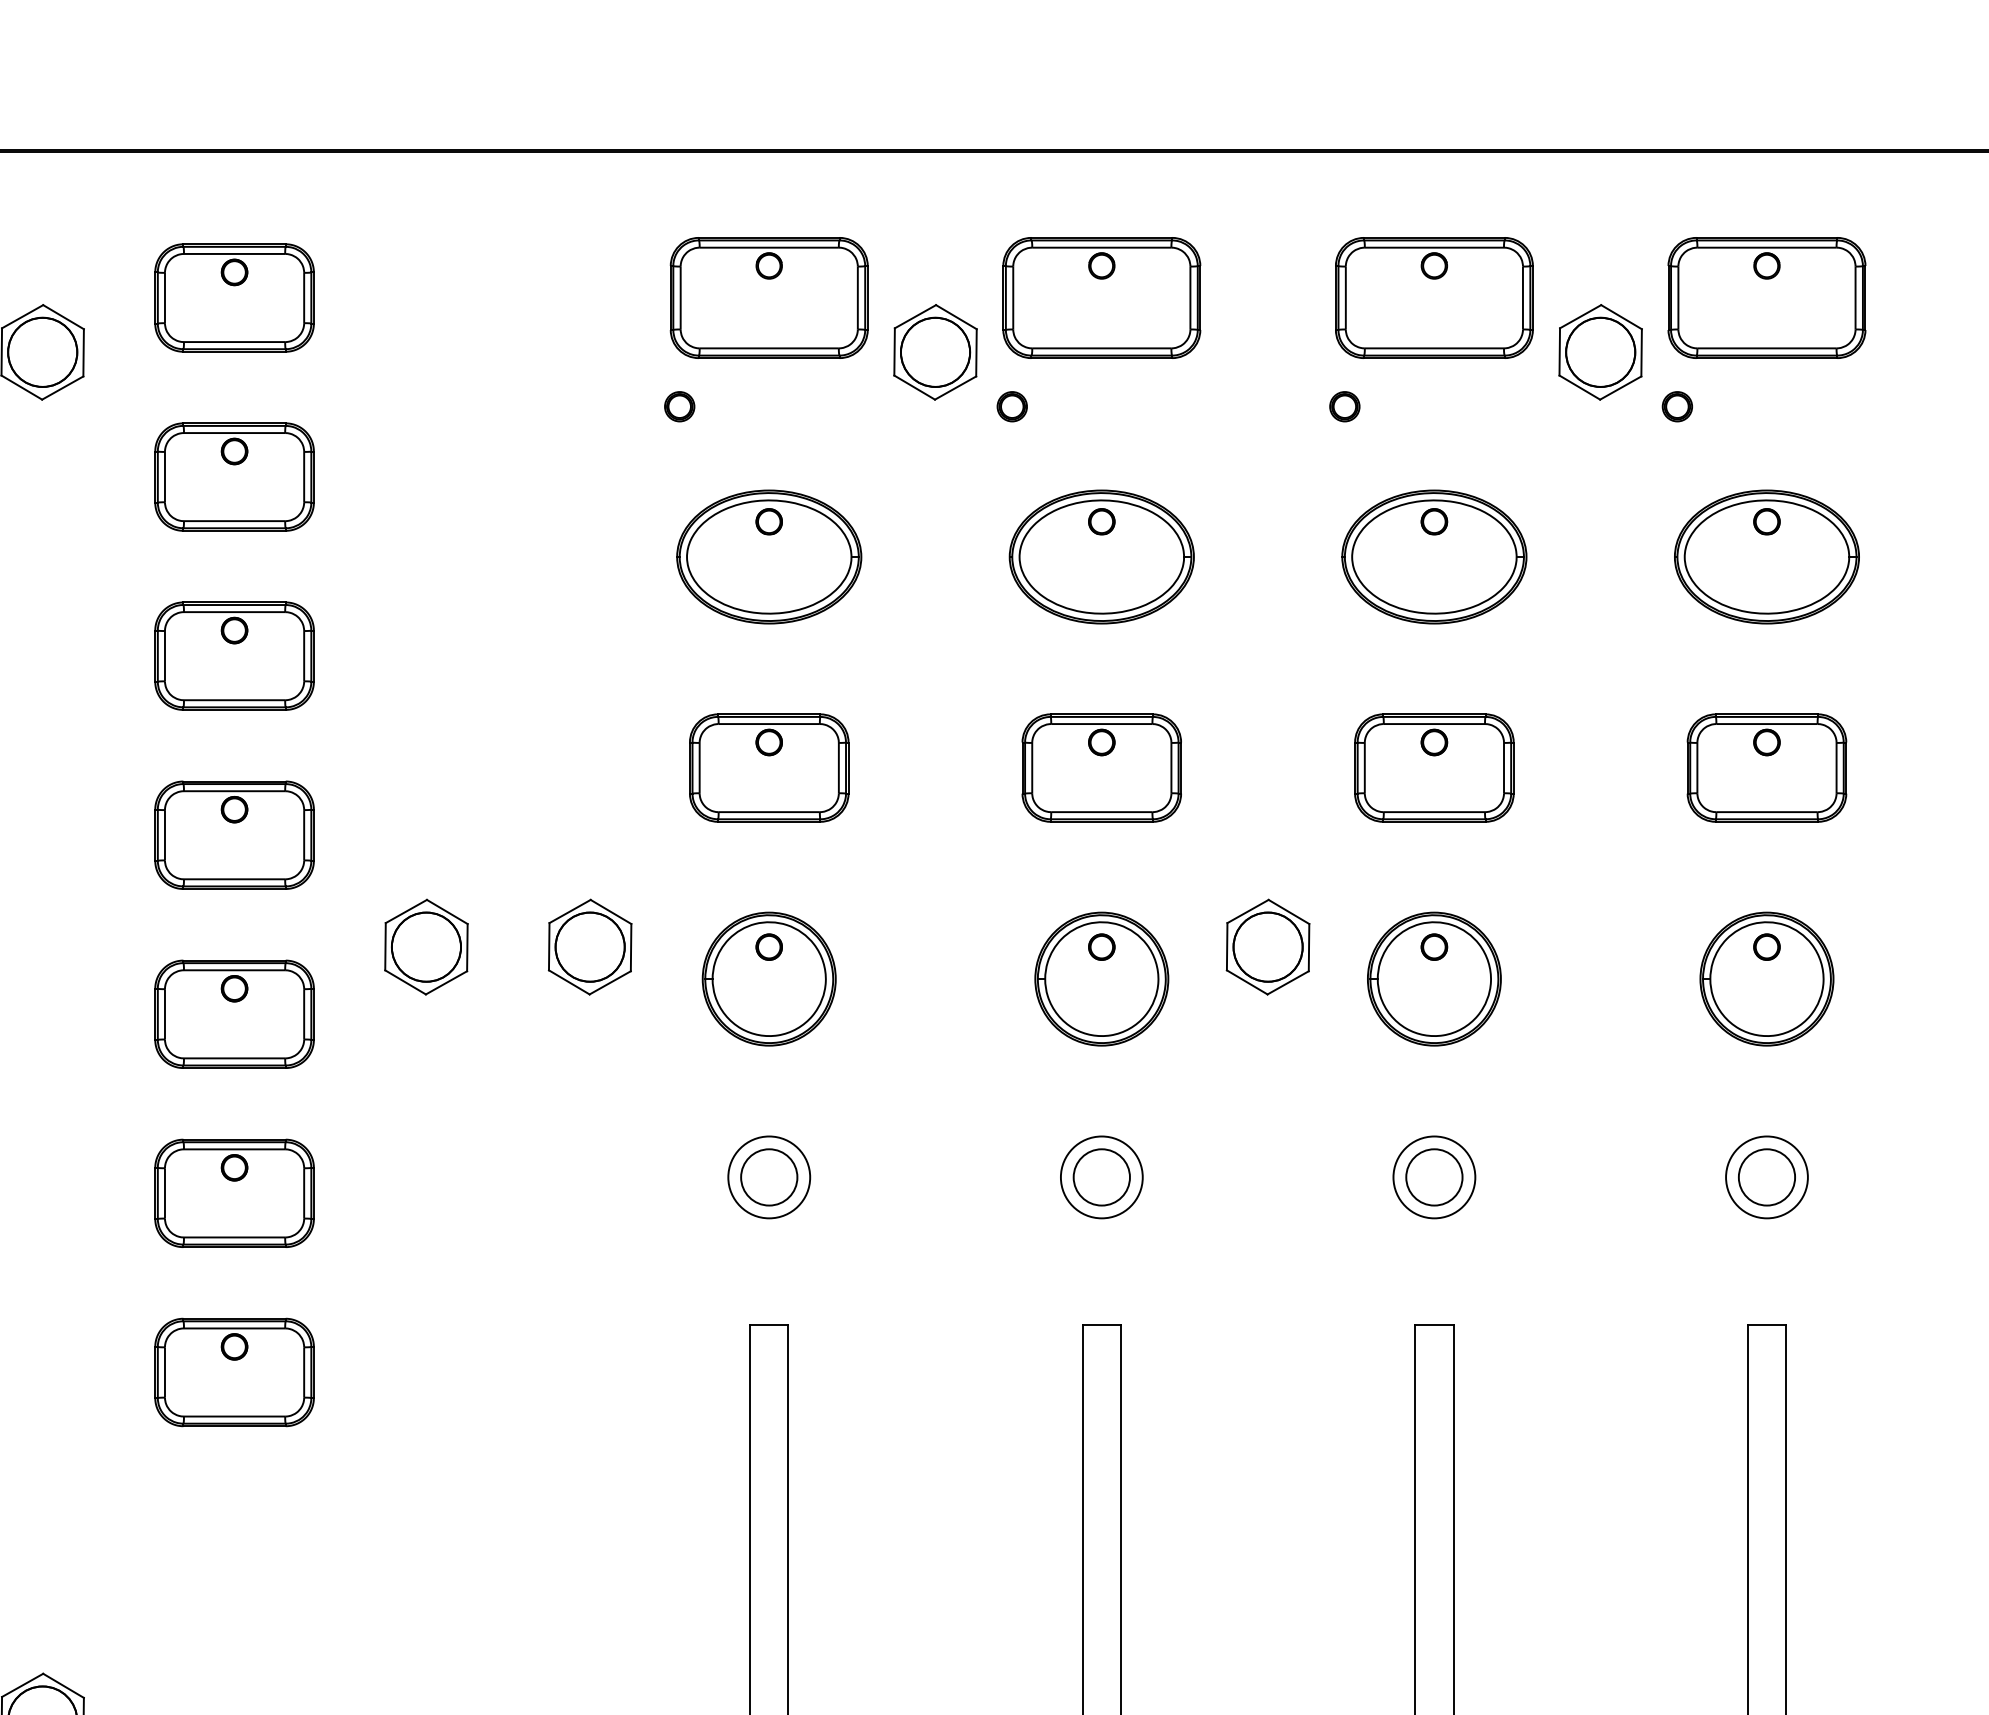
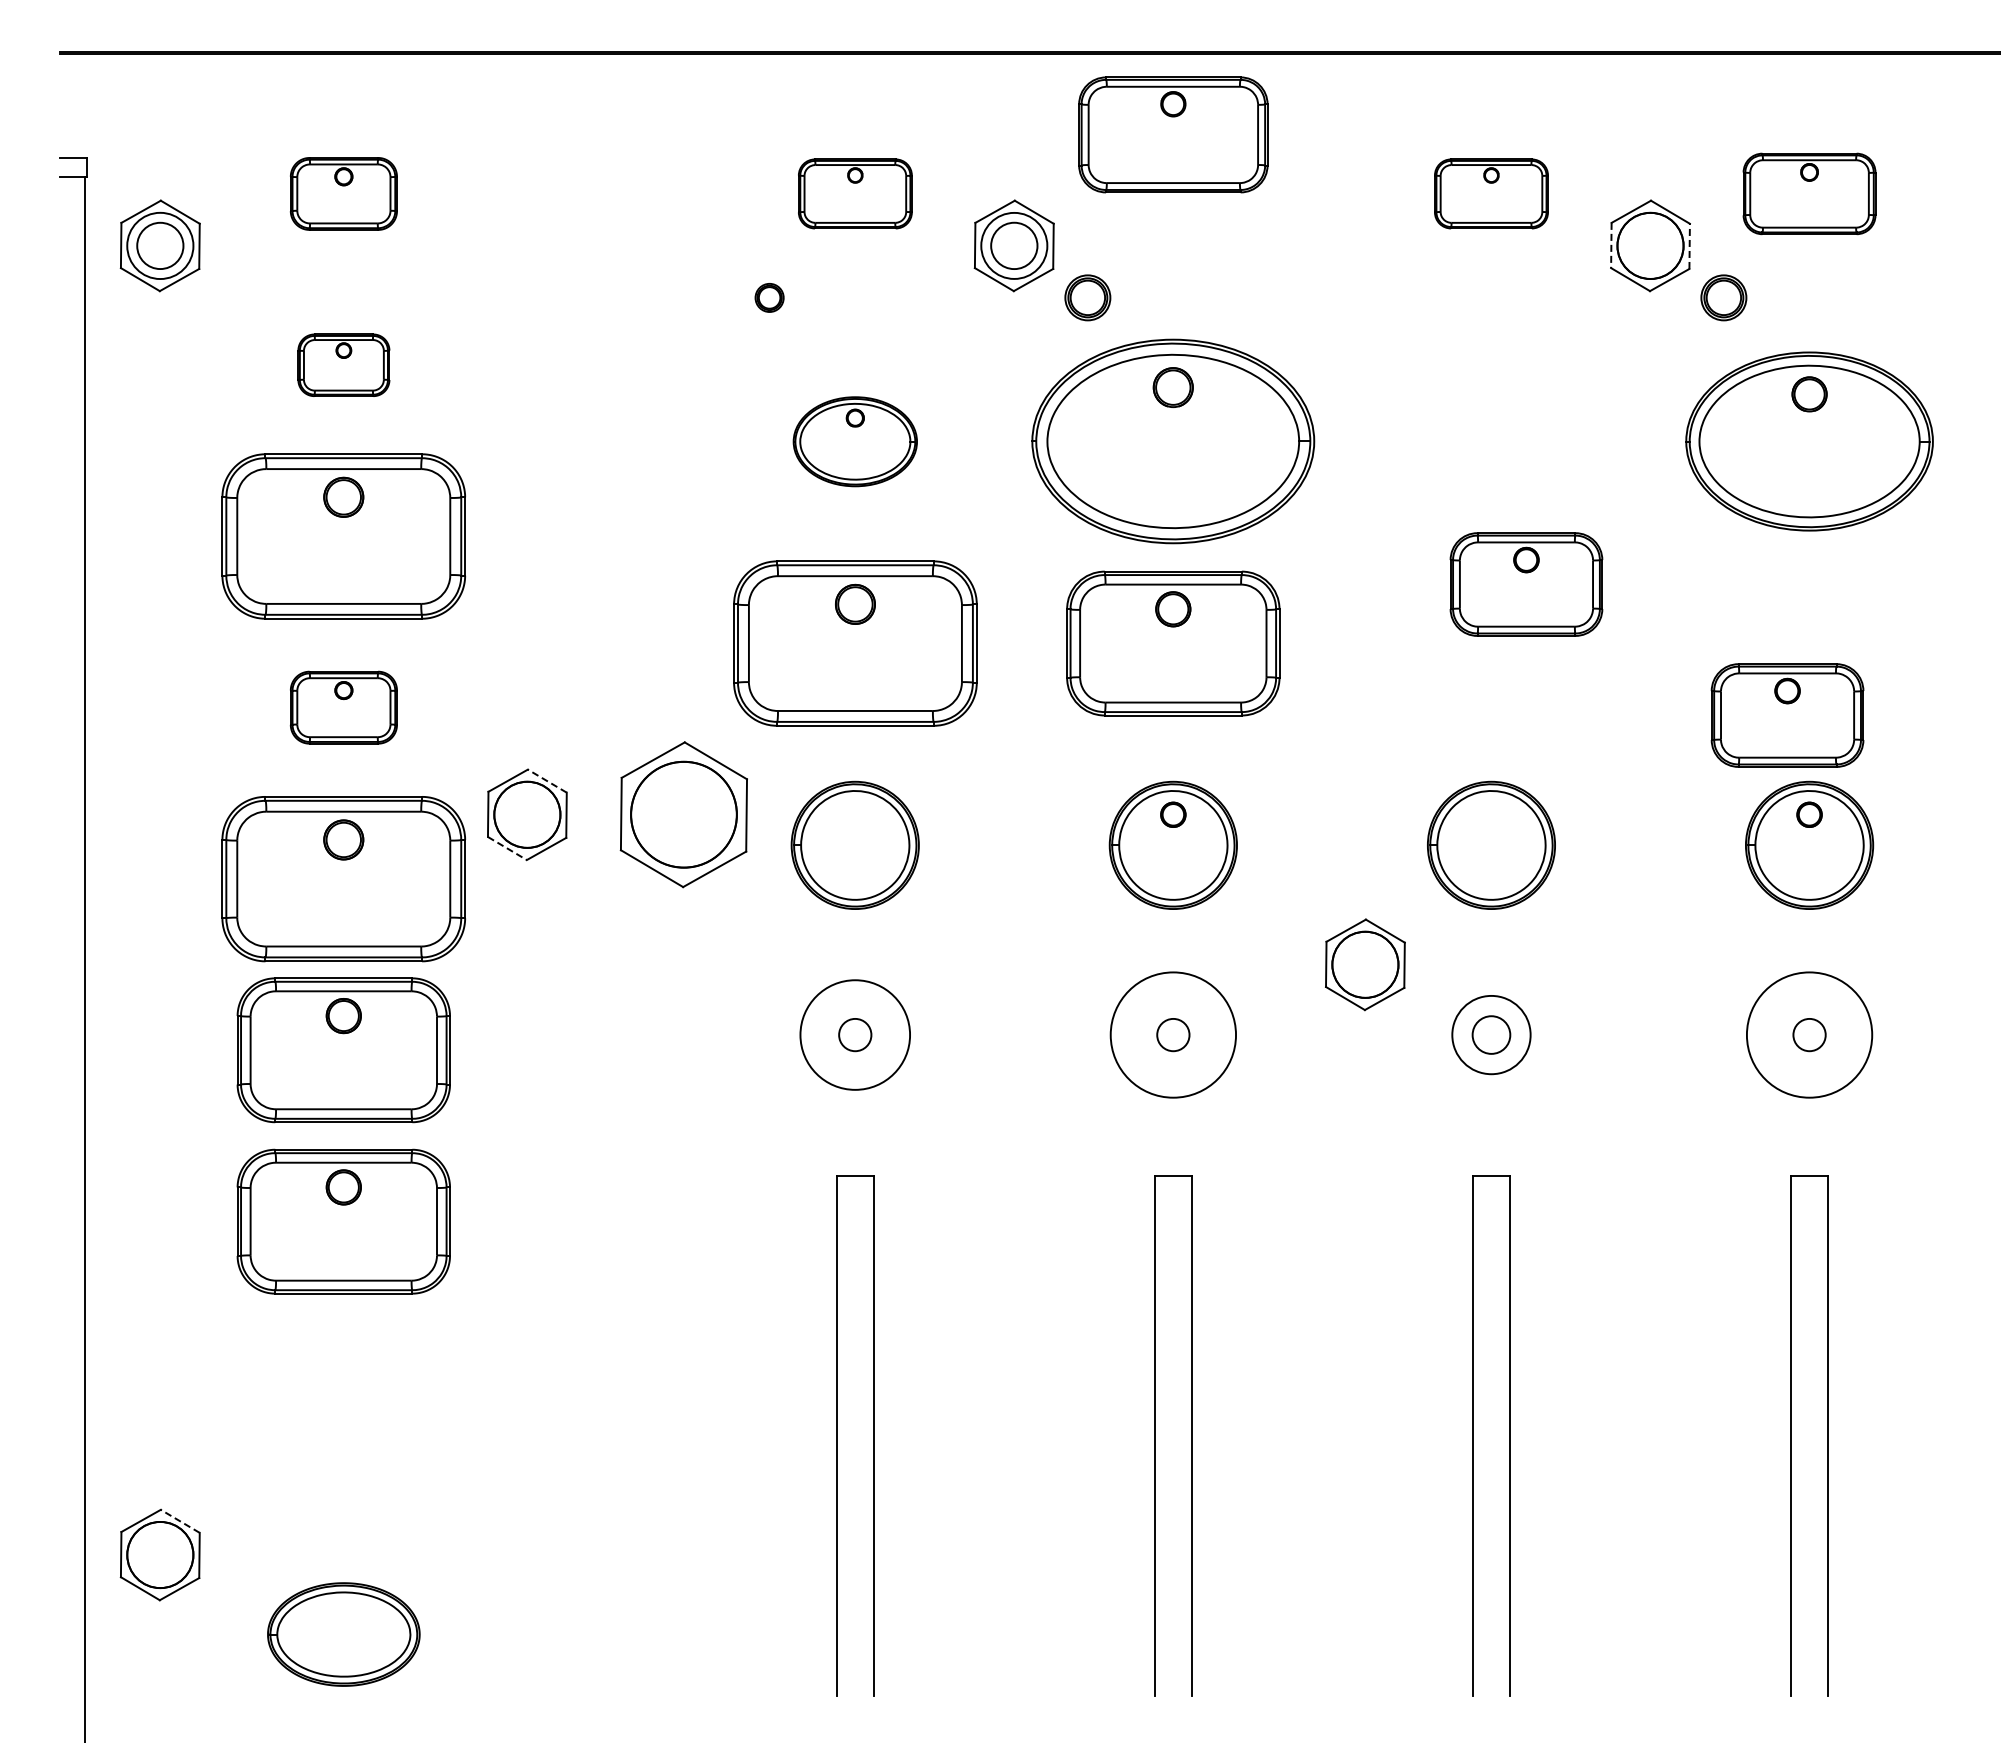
part: (234, 297) -> (343, 193), size x0.7
part: (769, 297) -> (855, 193), size x0.6
part: (1101, 297) -> (1173, 134), moved
part: (1434, 297) -> (1491, 193), size x0.6
part: (1766, 297) -> (1809, 193), size x0.7
circle: (42, 351) -> (160, 245), size x0.7
circle: (935, 351) -> (1014, 245), size x0.7
line: (1559, 351) -> (1611, 245), solid -> dashed
line: (1641, 352) -> (1689, 246), solid -> dashed
part: (1012, 406) -> (1087, 297), size x1.6
part: (1344, 406) -> (1405, 297), removed
part: (1676, 406) -> (1723, 297), size x1.6
part: (234, 477) -> (343, 365), size x0.6
part: (769, 556) -> (855, 441), size x0.7
part: (1101, 556) -> (1173, 441), size x1.6
part: (1434, 556) -> (1491, 441), removed
part: (1766, 556) -> (1809, 441), size x1.4
part: (234, 656) -> (343, 536), size x1.6
part: (768, 768) -> (854, 643), size x1.6
part: (1101, 768) -> (1173, 643), size x1.4
part: (1434, 768) -> (1526, 584), moved
part: (1766, 768) -> (1787, 715), moved
part: (234, 834) -> (343, 707), size x0.7
line: (447, 912) -> (547, 781), solid -> dashed
part: (589, 946) -> (683, 814), size x1.6
part: (769, 946) -> (855, 814), removed
part: (1268, 946) -> (1365, 964), moved
part: (1434, 946) -> (1491, 814), removed
line: (405, 982) -> (507, 848), solid -> dashed
part: (234, 1013) -> (343, 878), size x1.6
circle: (769, 1176) -> (855, 1034), size x0.6
circle: (769, 1176) -> (855, 1034), size x1.4
circle: (1101, 1176) -> (1173, 1034), size x0.6
circle: (1101, 1176) -> (1173, 1034), size x1.6
circle: (1434, 1176) -> (1491, 1034), size x0.7
circle: (1766, 1176) -> (1809, 1034), size x0.6
circle: (1766, 1176) -> (1809, 1034), size x1.6
part: (234, 1193) -> (343, 1050), size x1.4
part: (234, 1372) -> (343, 1221), size x1.4
line: (63, 1685) -> (180, 1521), solid -> dashed

